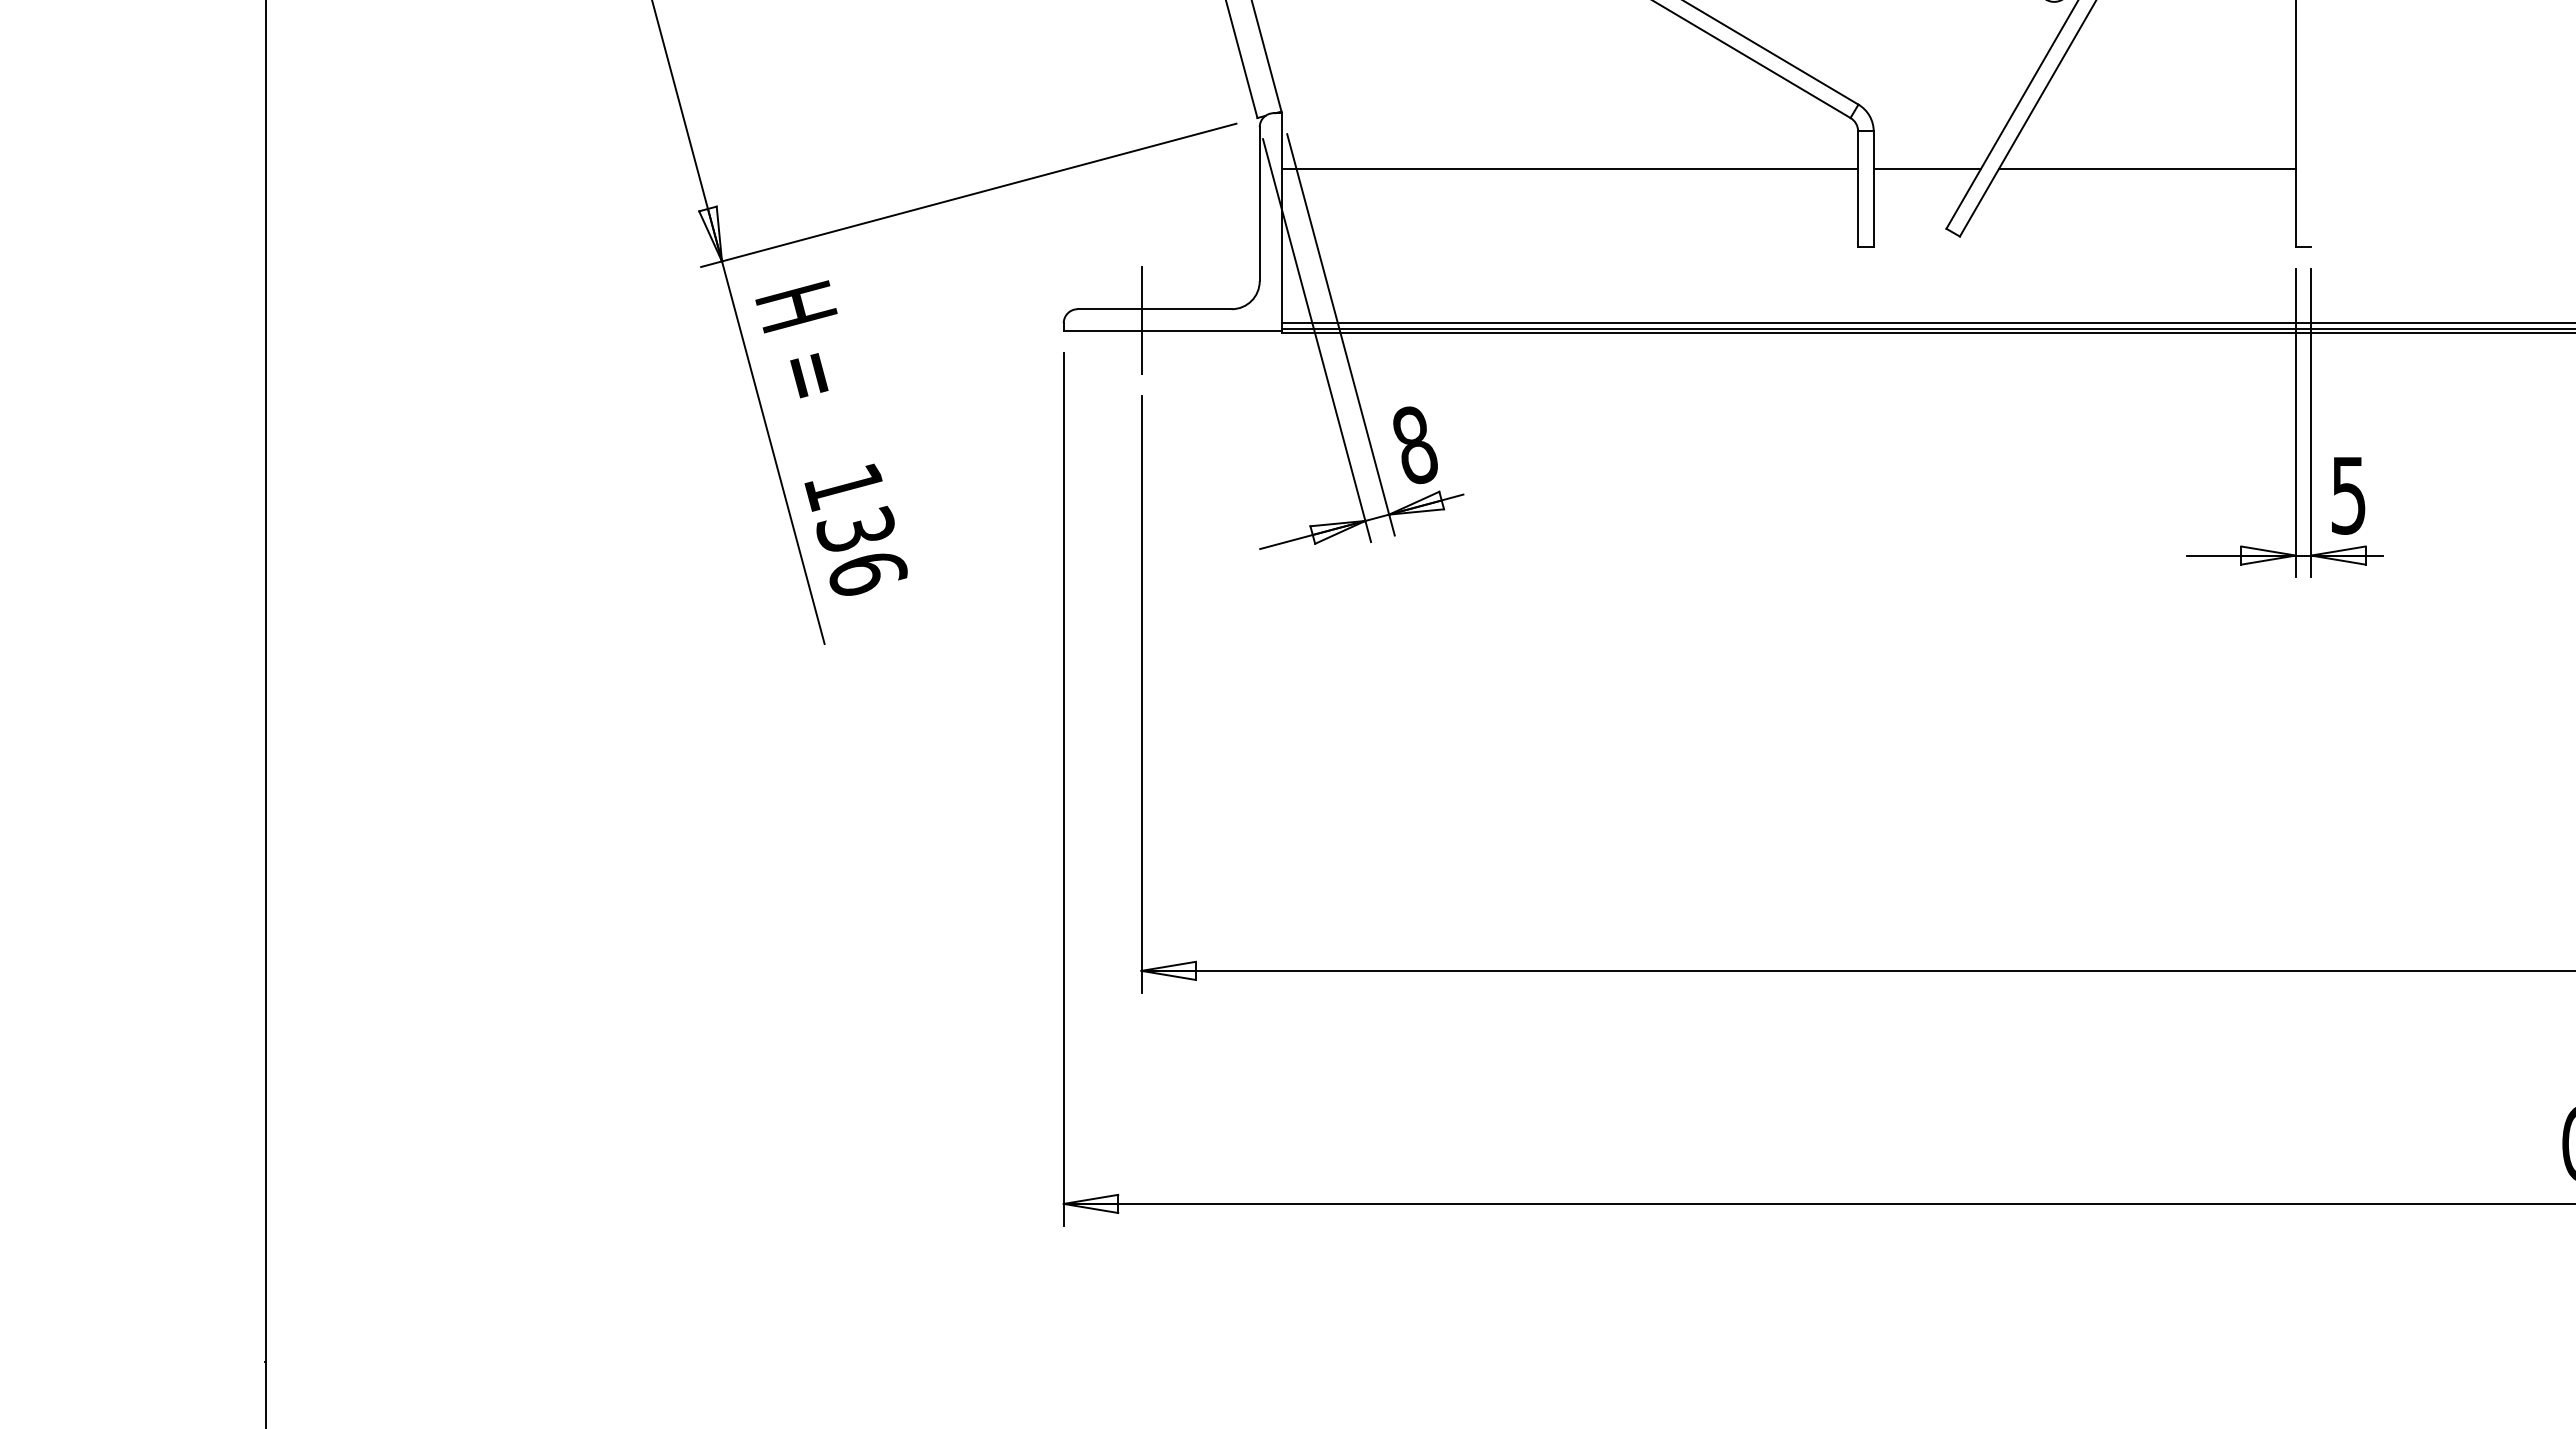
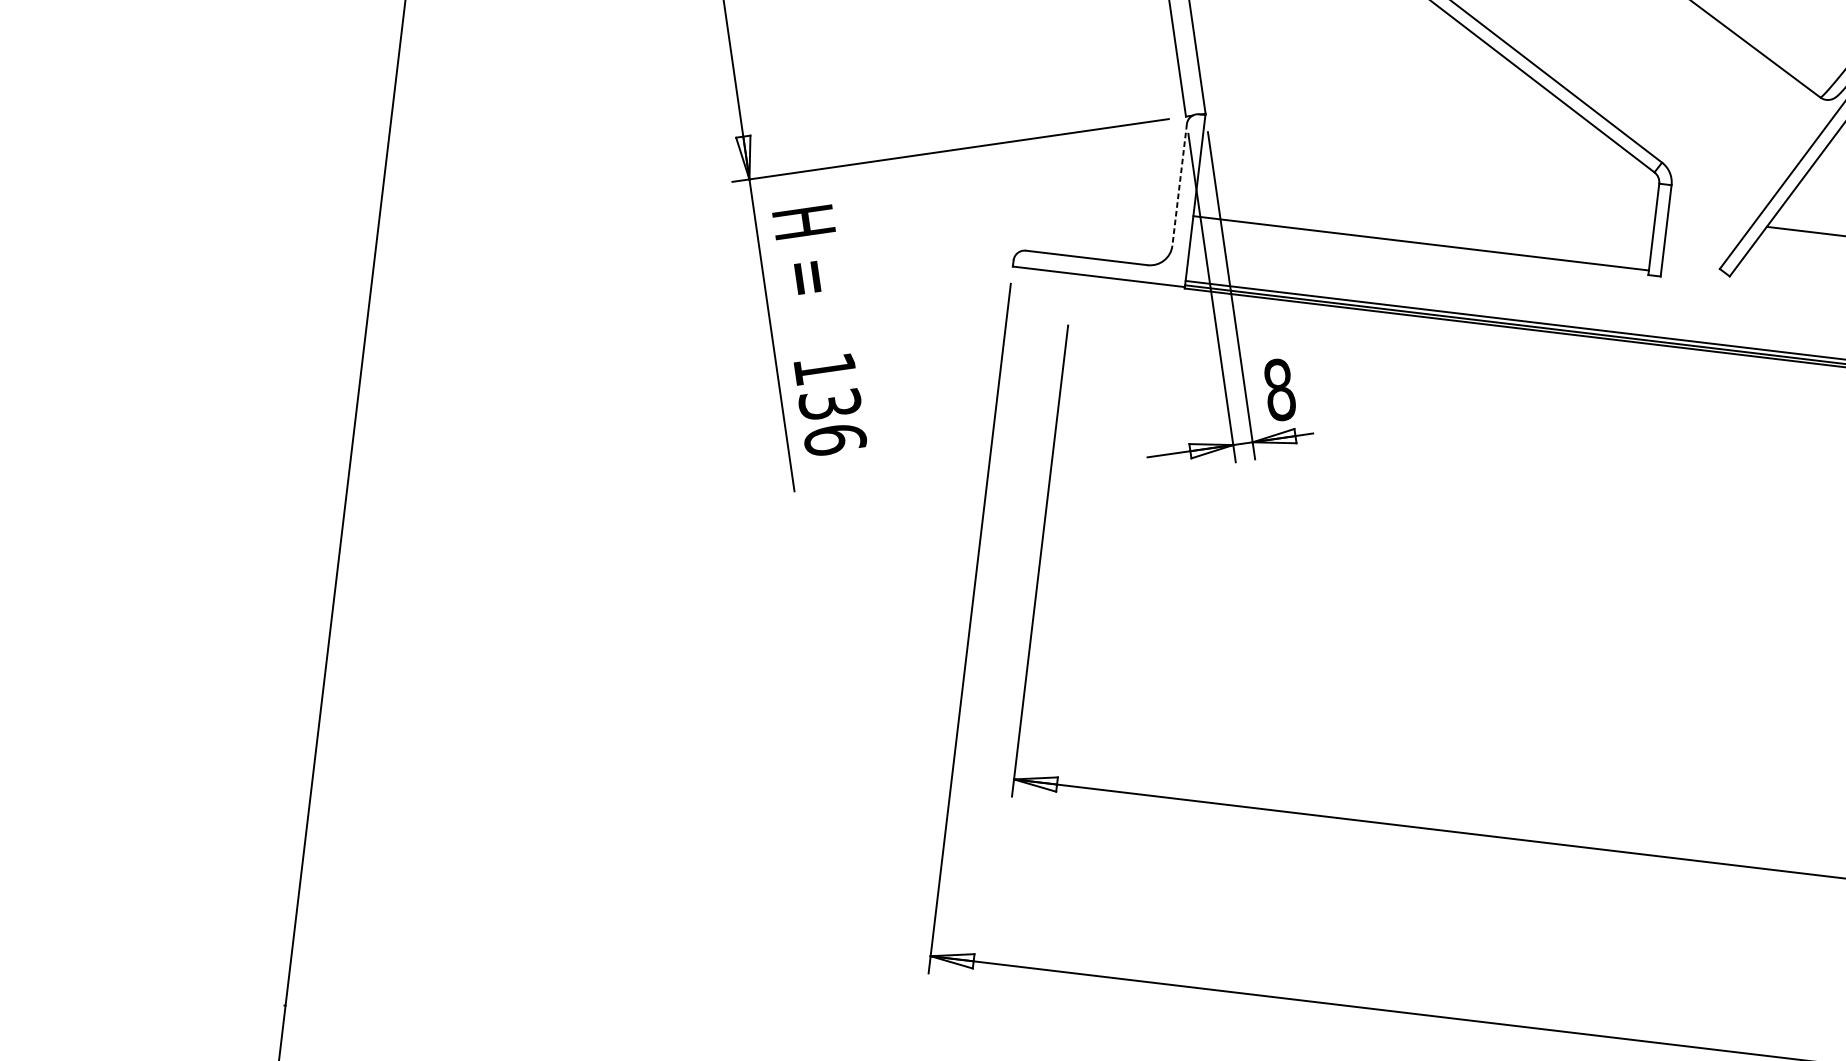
line: (1569, 169) -> (1420, 243), moved
line: (1926, 169) -> (1709, 220), removed
line: (1259, 204) -> (1179, 185), solid -> dashed
line: (1141, 319) -> (1075, 264), removed

